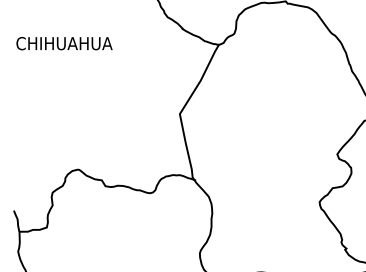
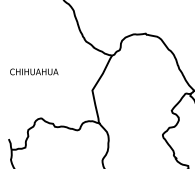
text: (64, 42) -> (34, 71), moved

